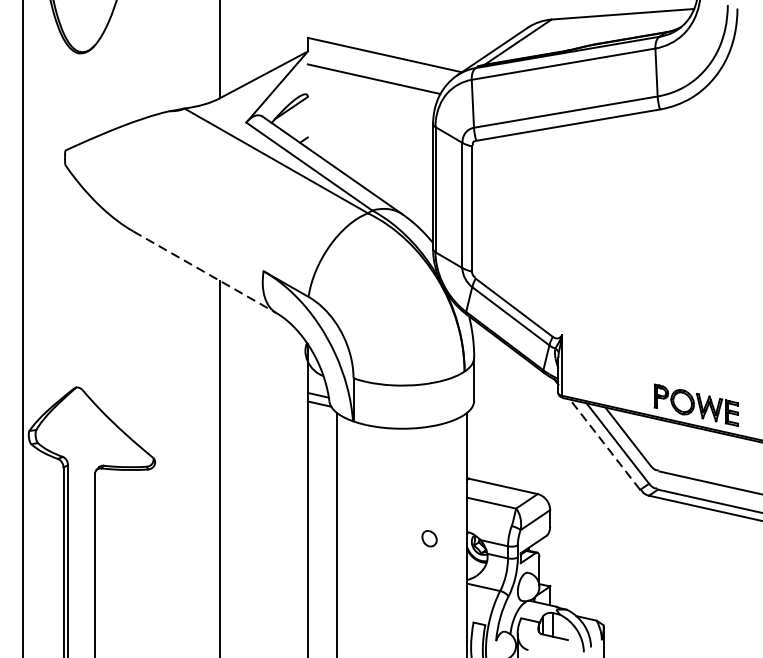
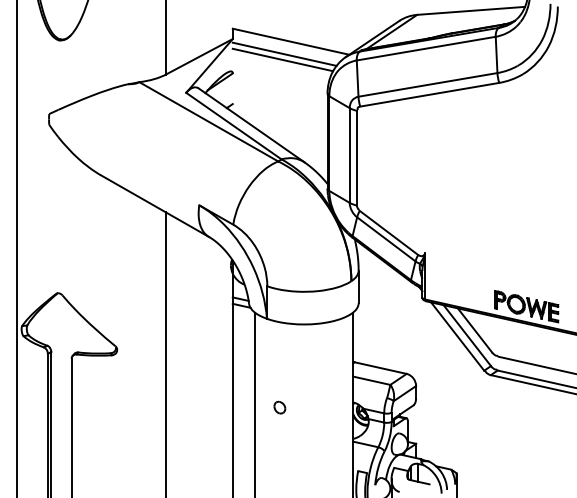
line: (376, 70) -> (284, 53), added
line: (205, 272) -> (155, 206), dashed -> solid
line: (604, 444) -> (457, 336), dashed -> solid
part: (429, 538) -> (279, 407), moved

